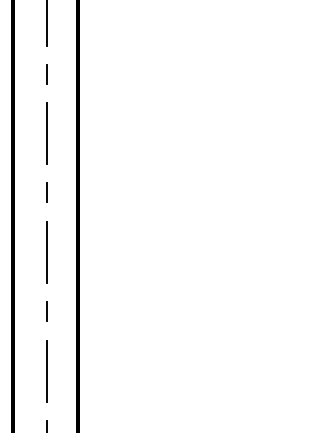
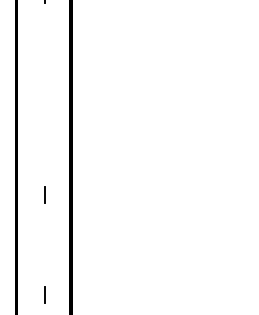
line: (46, 133) -> (44, 44), removed
line: (46, 192) -> (44, 94), removed
line: (46, 252) -> (44, 145), removed
line: (46, 370) -> (44, 244), removed

